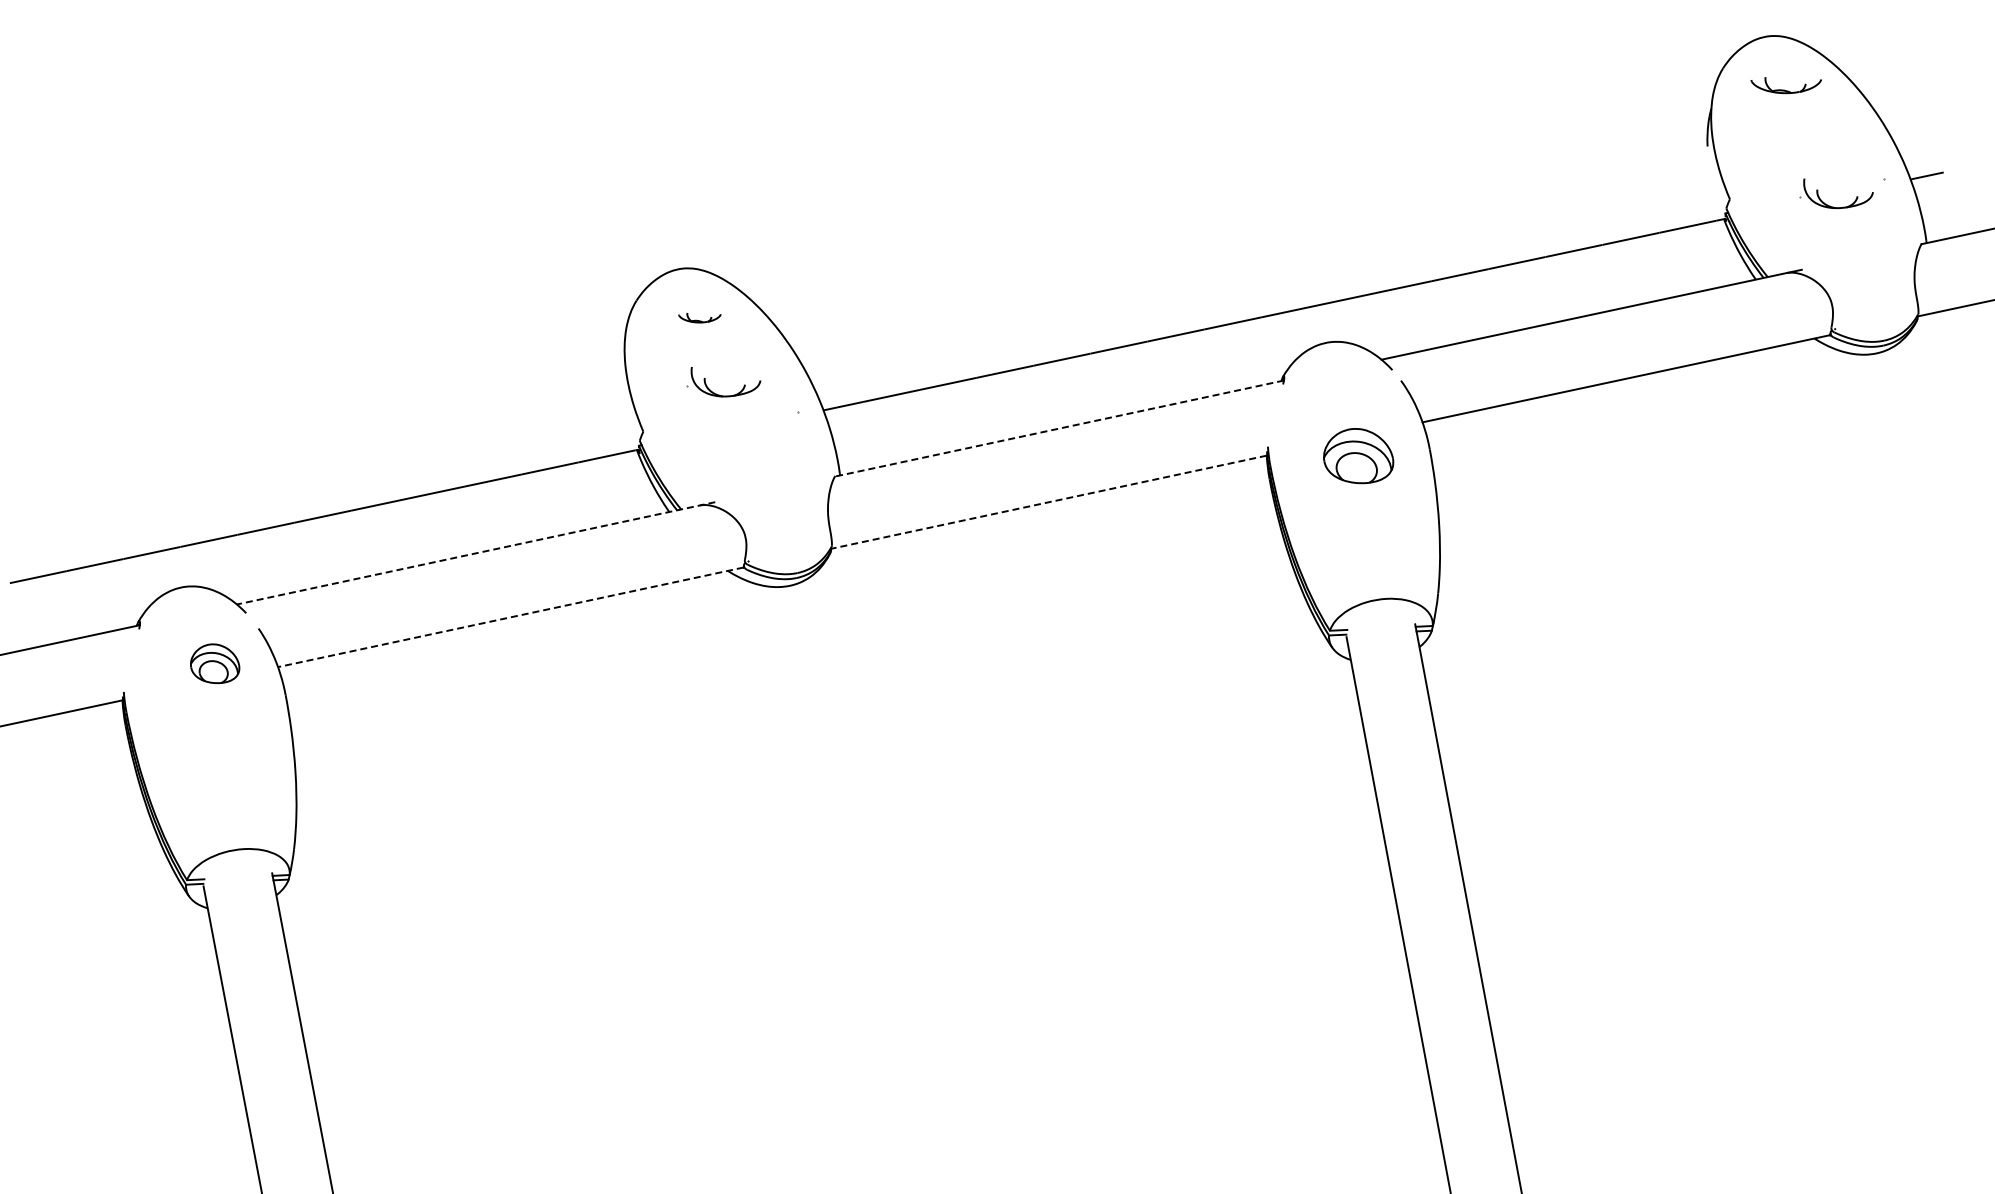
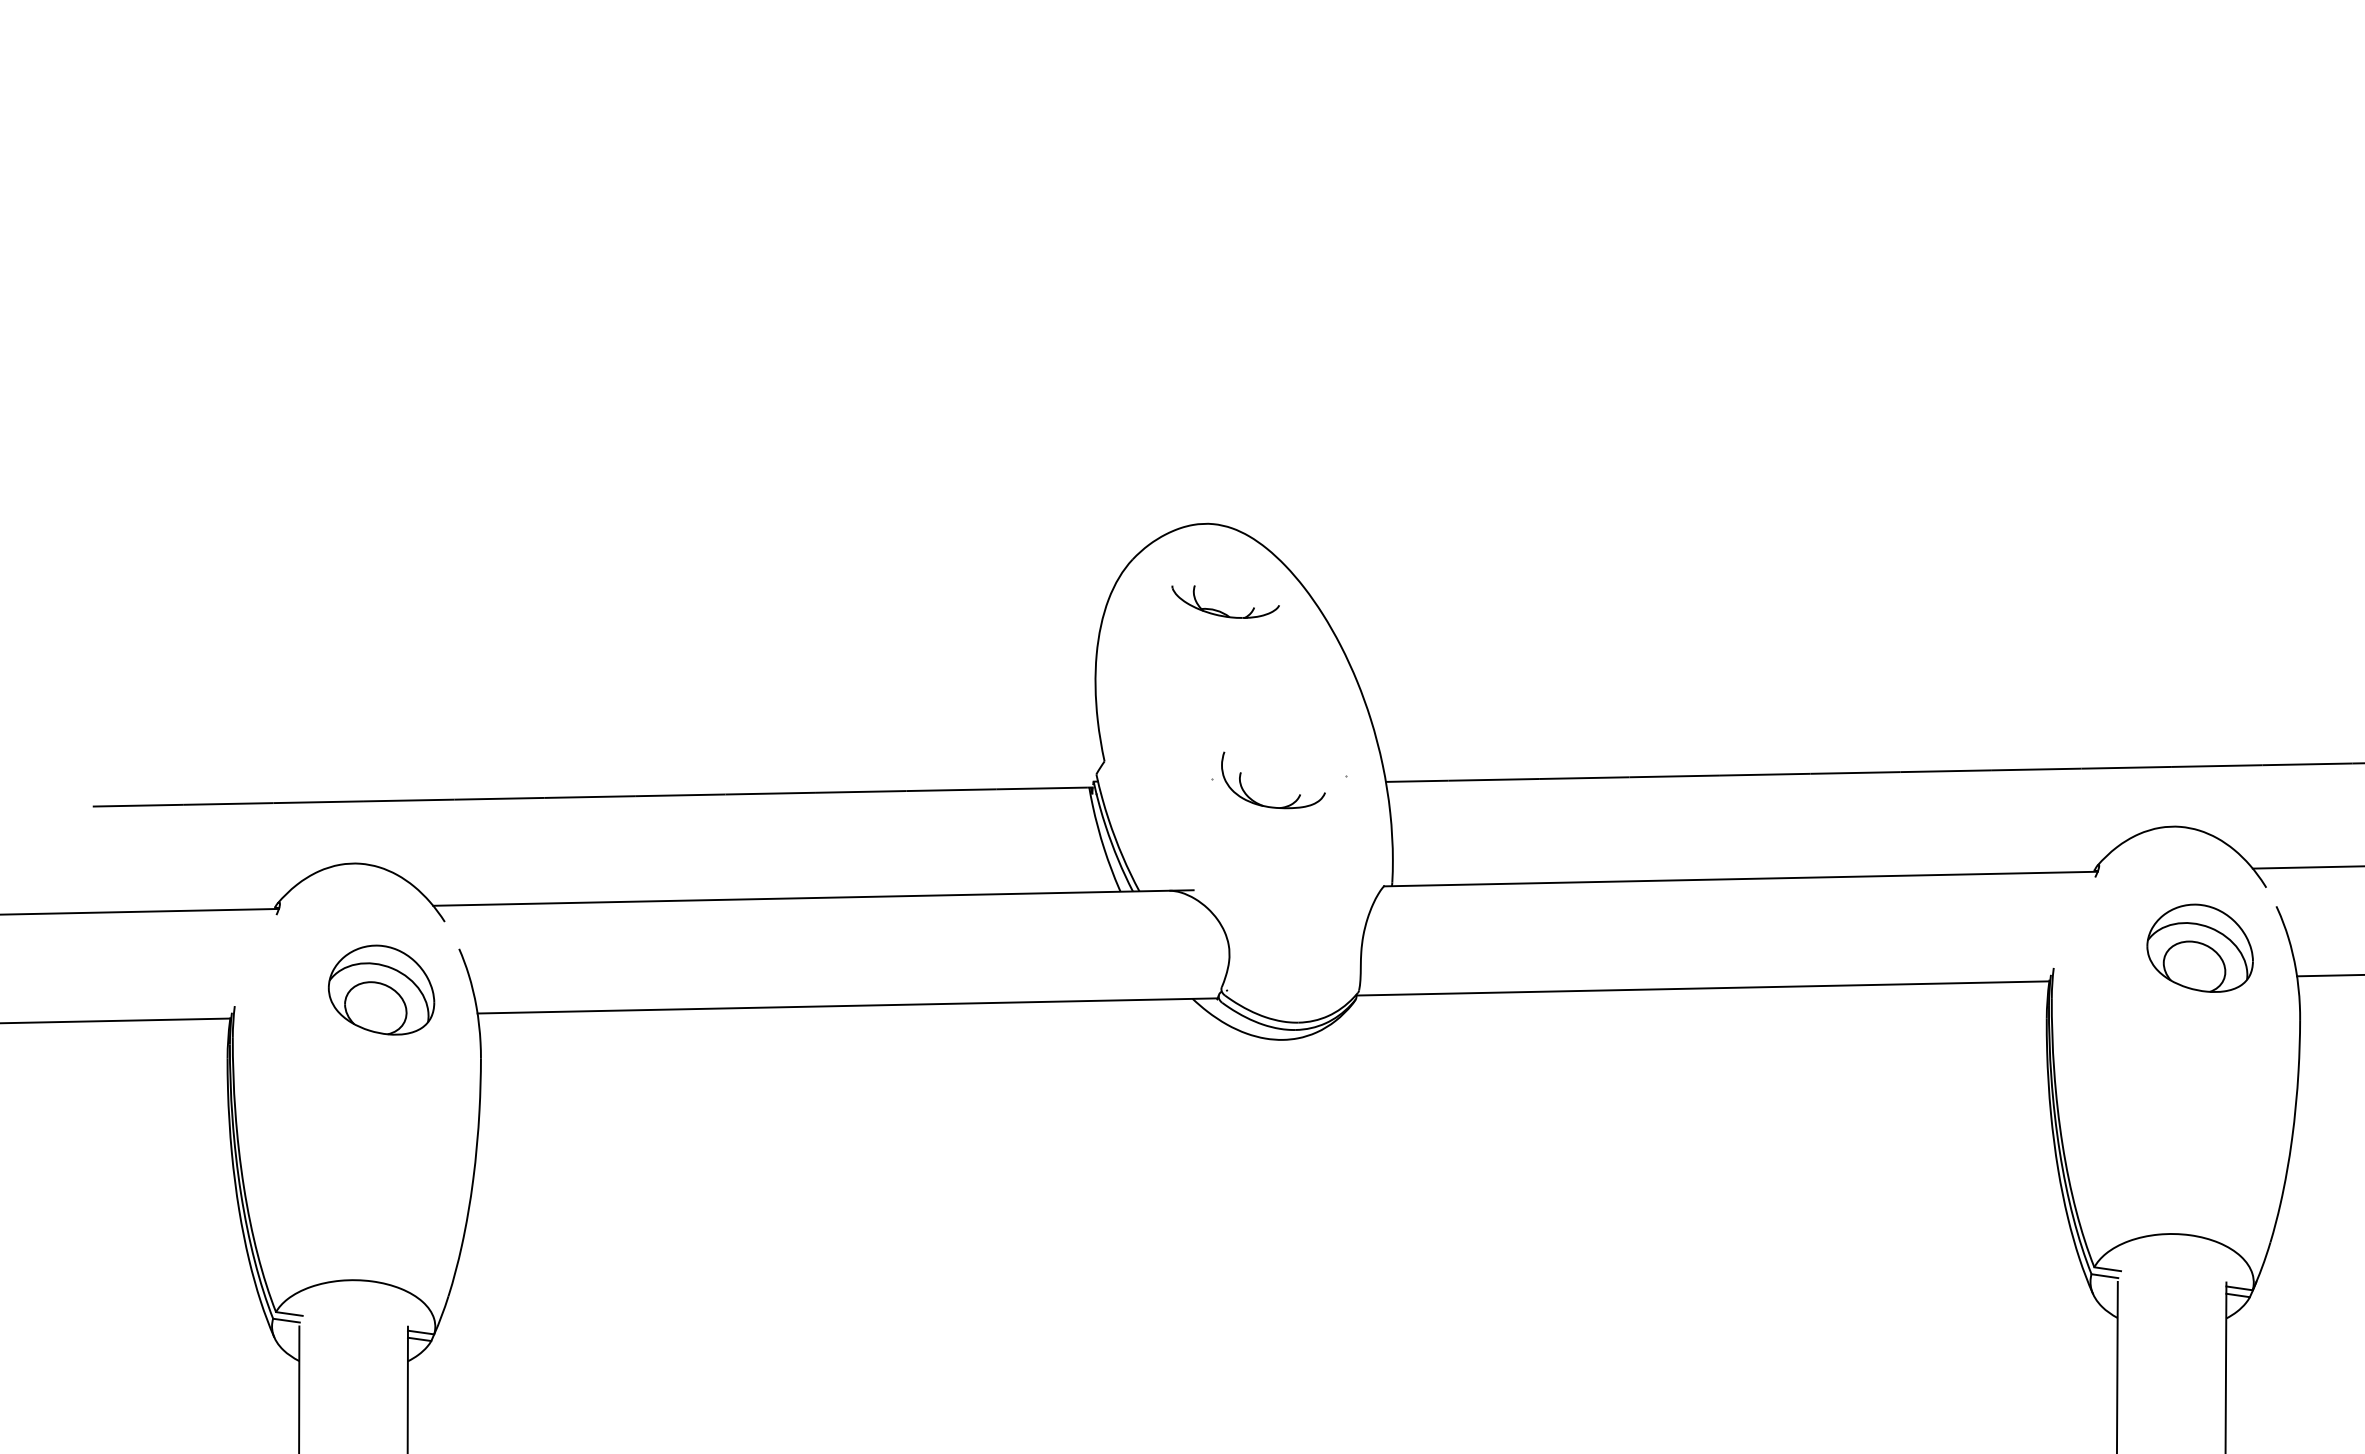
part: (699, 317) -> (1223, 603), size x1.67
part: (719, 394) -> (1258, 801), moved
line: (1059, 428) -> (1740, 878), dashed -> solid
part: (1358, 456) -> (2200, 948), moved
line: (1048, 502) -> (1702, 988), dashed -> solid
line: (476, 553) -> (813, 898), dashed -> solid
line: (510, 617) -> (847, 1006), dashed -> solid
part: (214, 663) -> (381, 989), size x1.43

